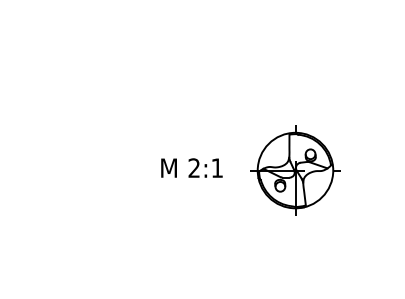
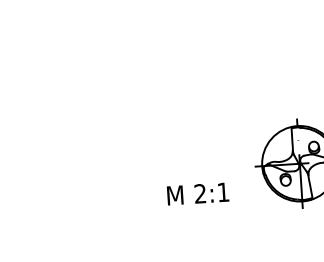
text: (191, 167) -> (197, 193), moved

